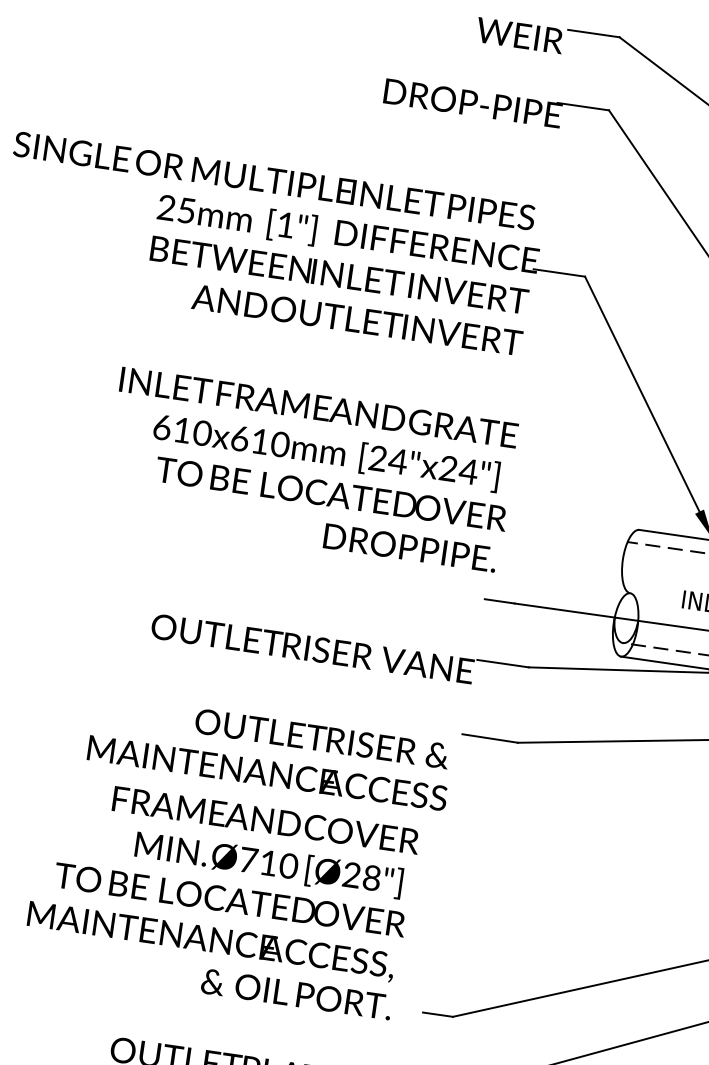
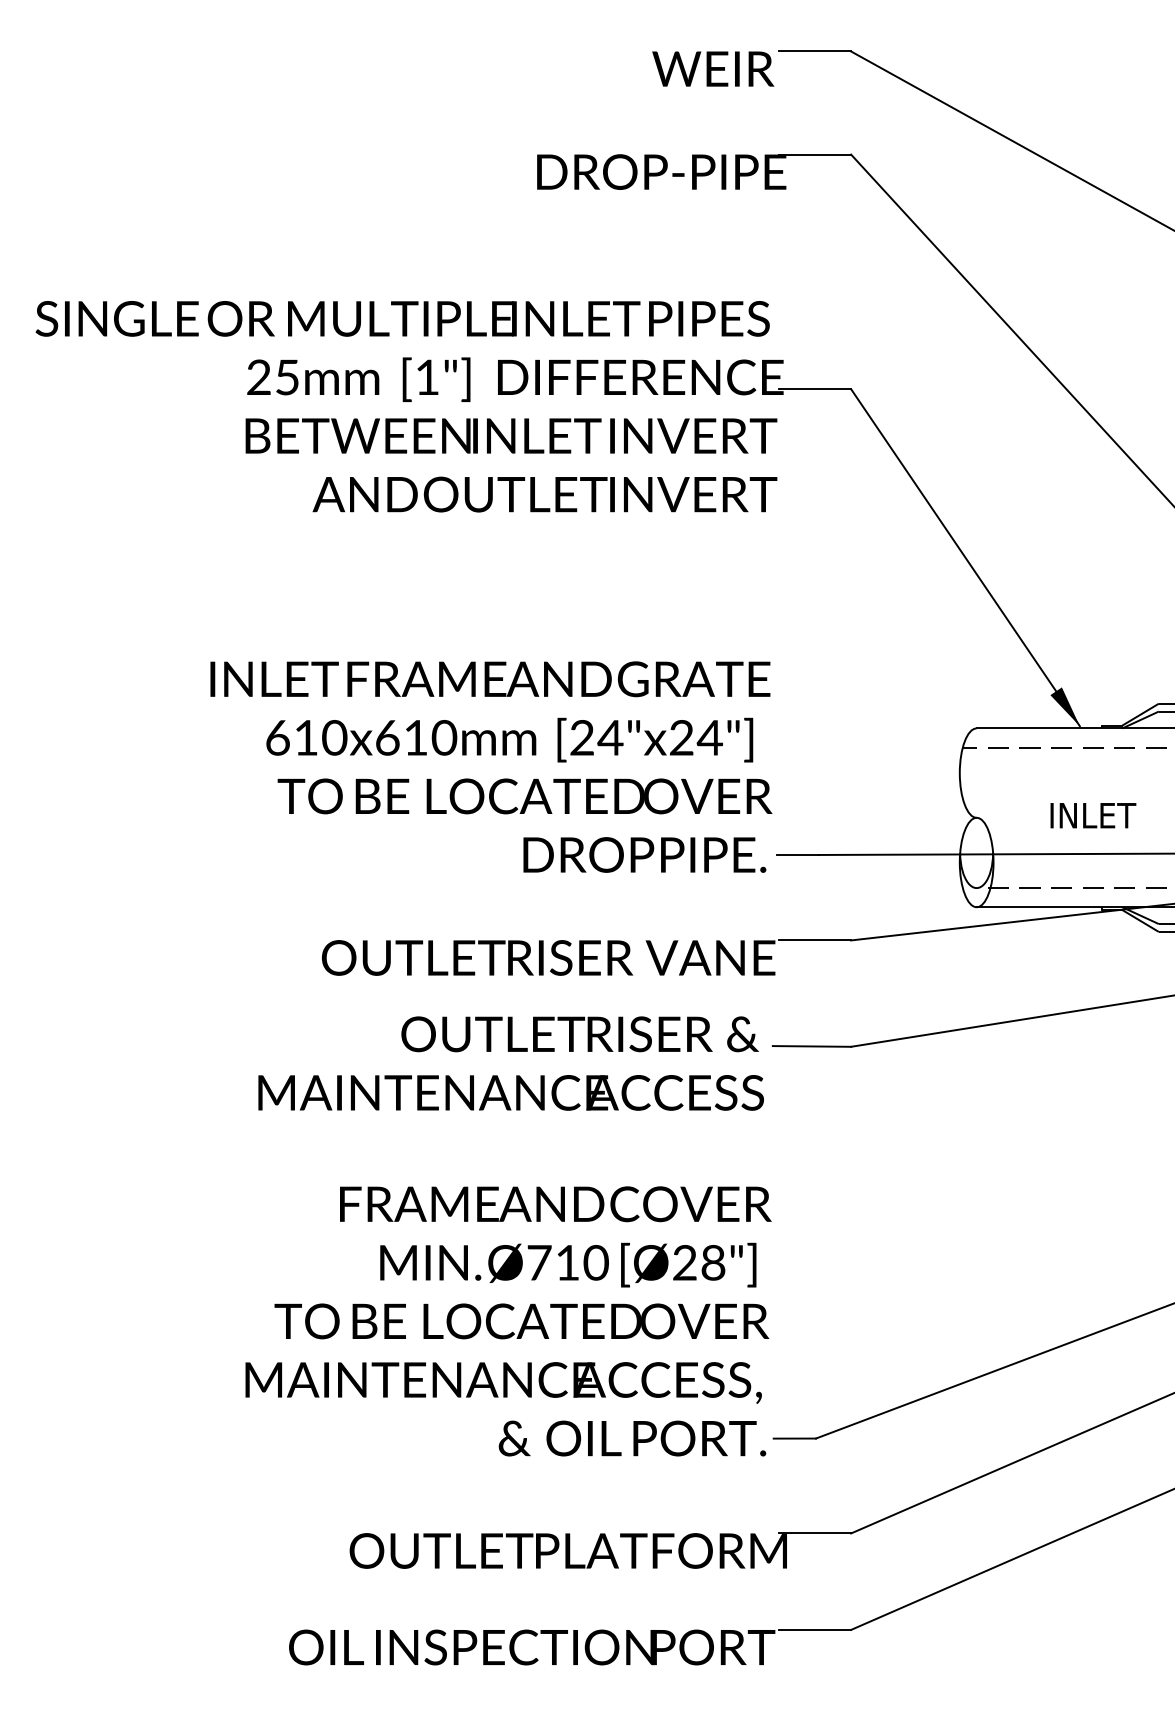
text: (310, 469) -> (491, 766), moved
text: (270, 752) -> (510, 1063), moved
text: (220, 898) -> (508, 1321), moved

